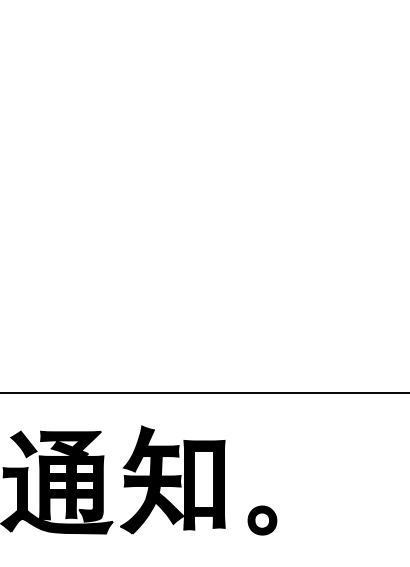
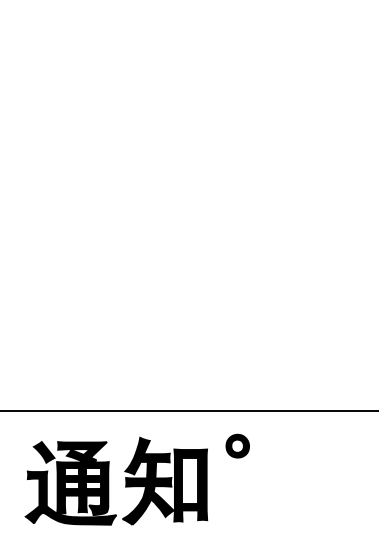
part: (262, 519) -> (237, 445), moved

